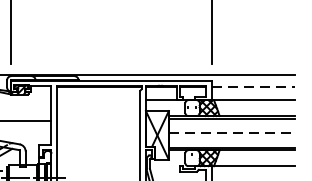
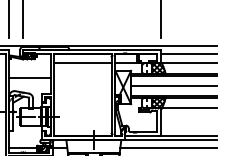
line: (254, 87) -> (189, 54), dashed -> solid
line: (97, 100) -> (82, 63), added
line: (232, 132) -> (174, 85), dashed -> solid

